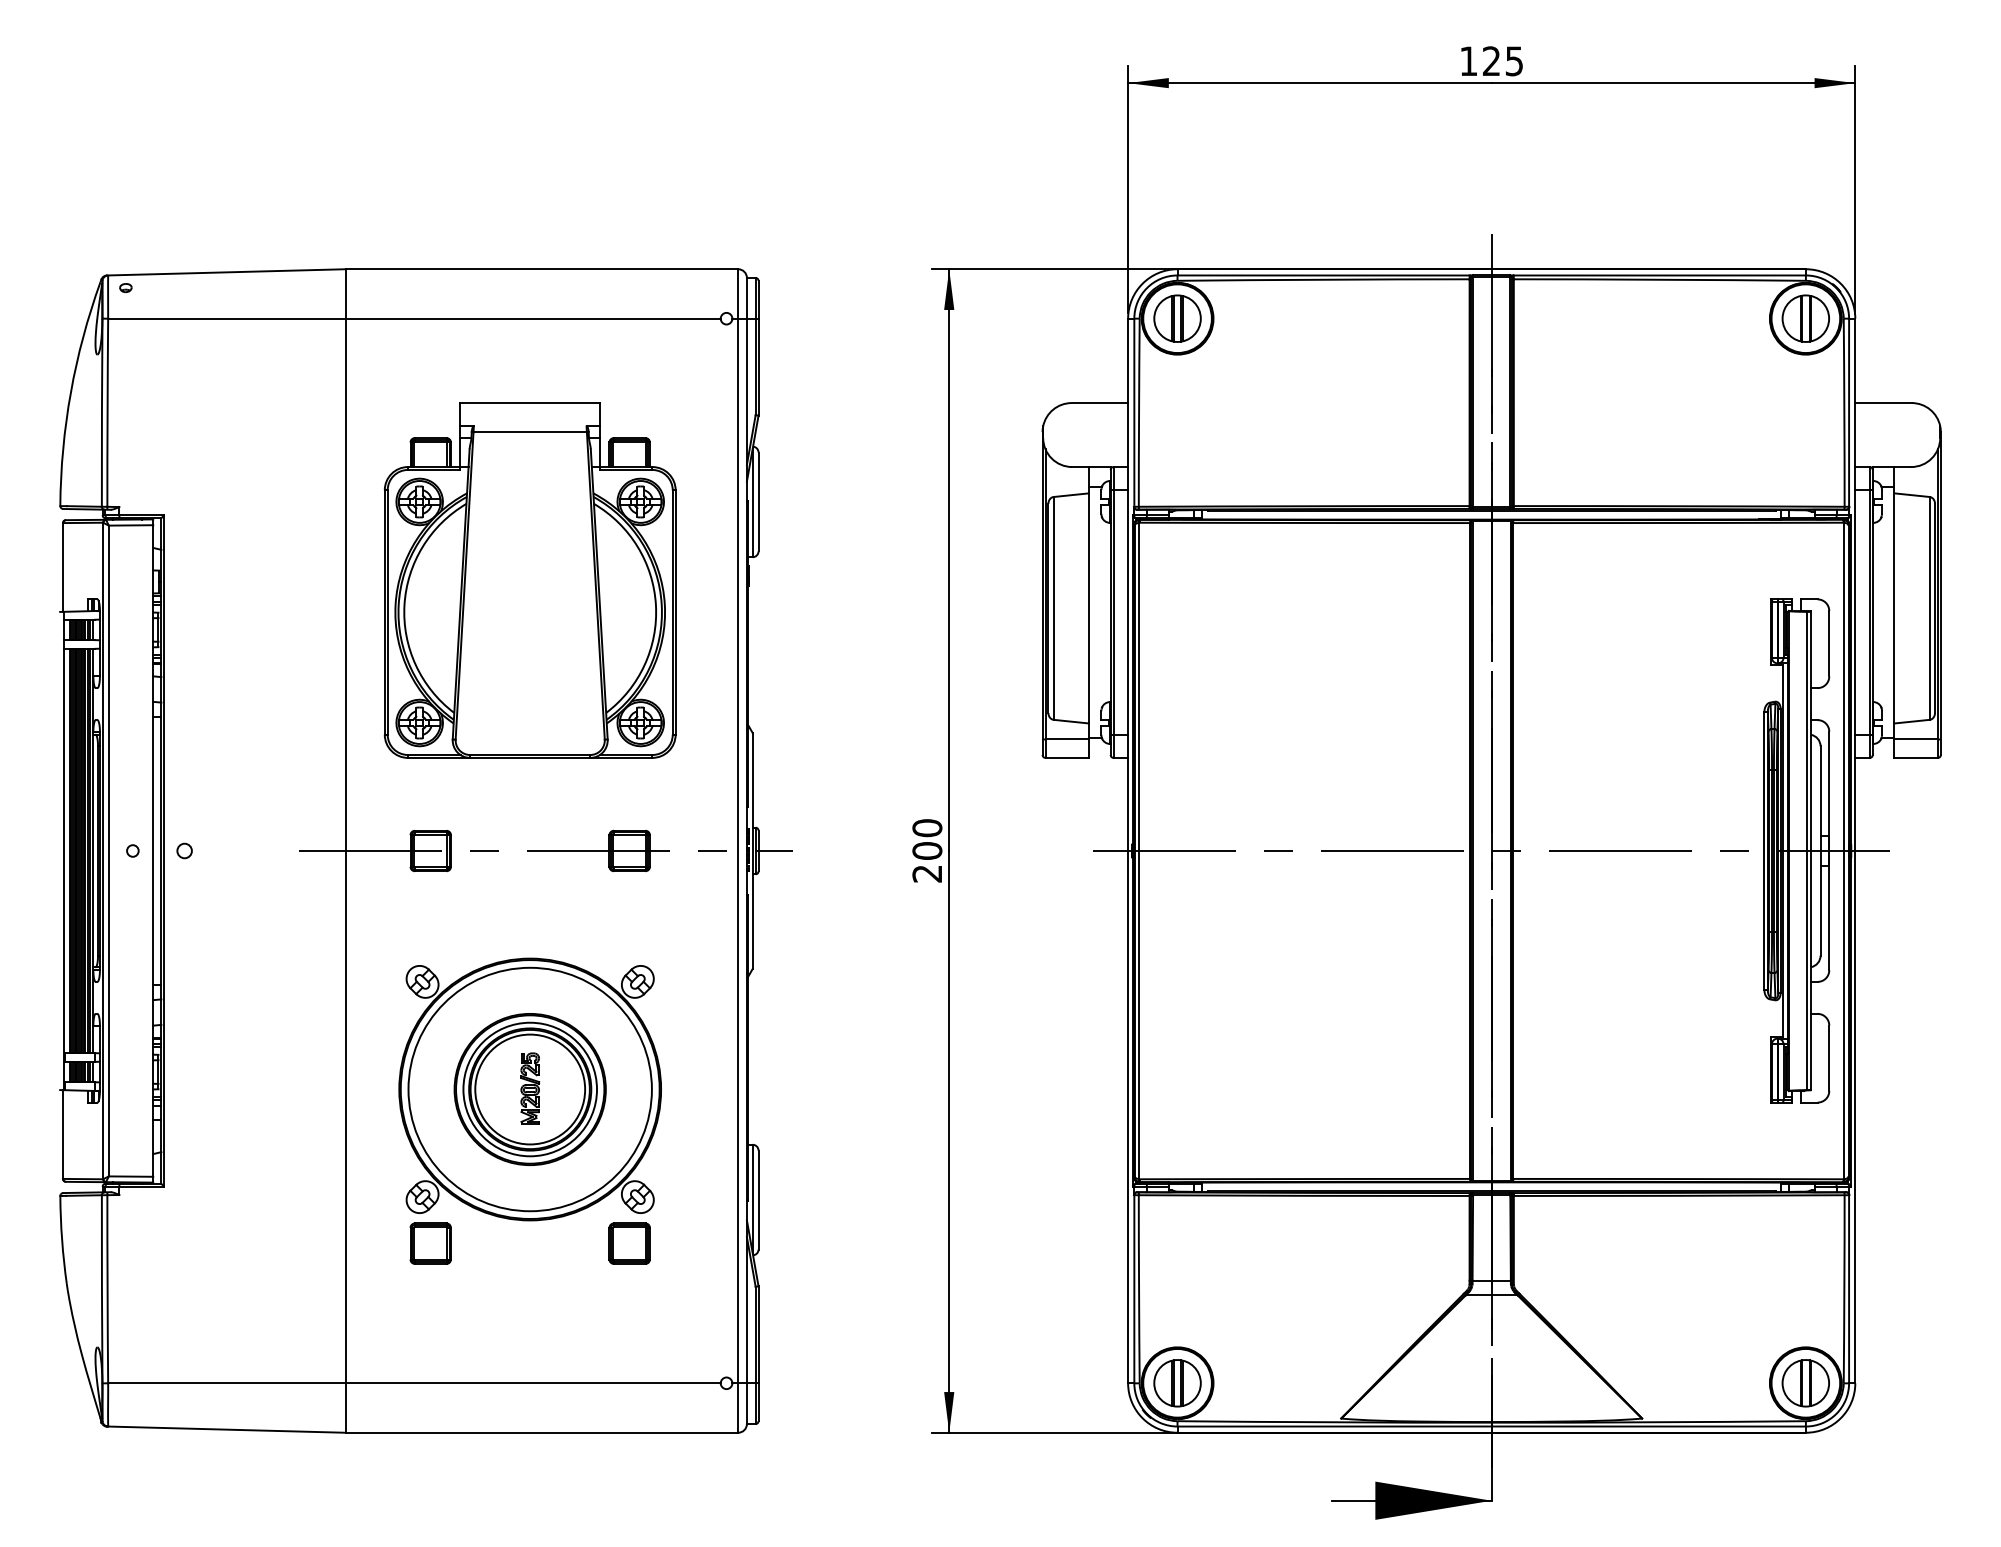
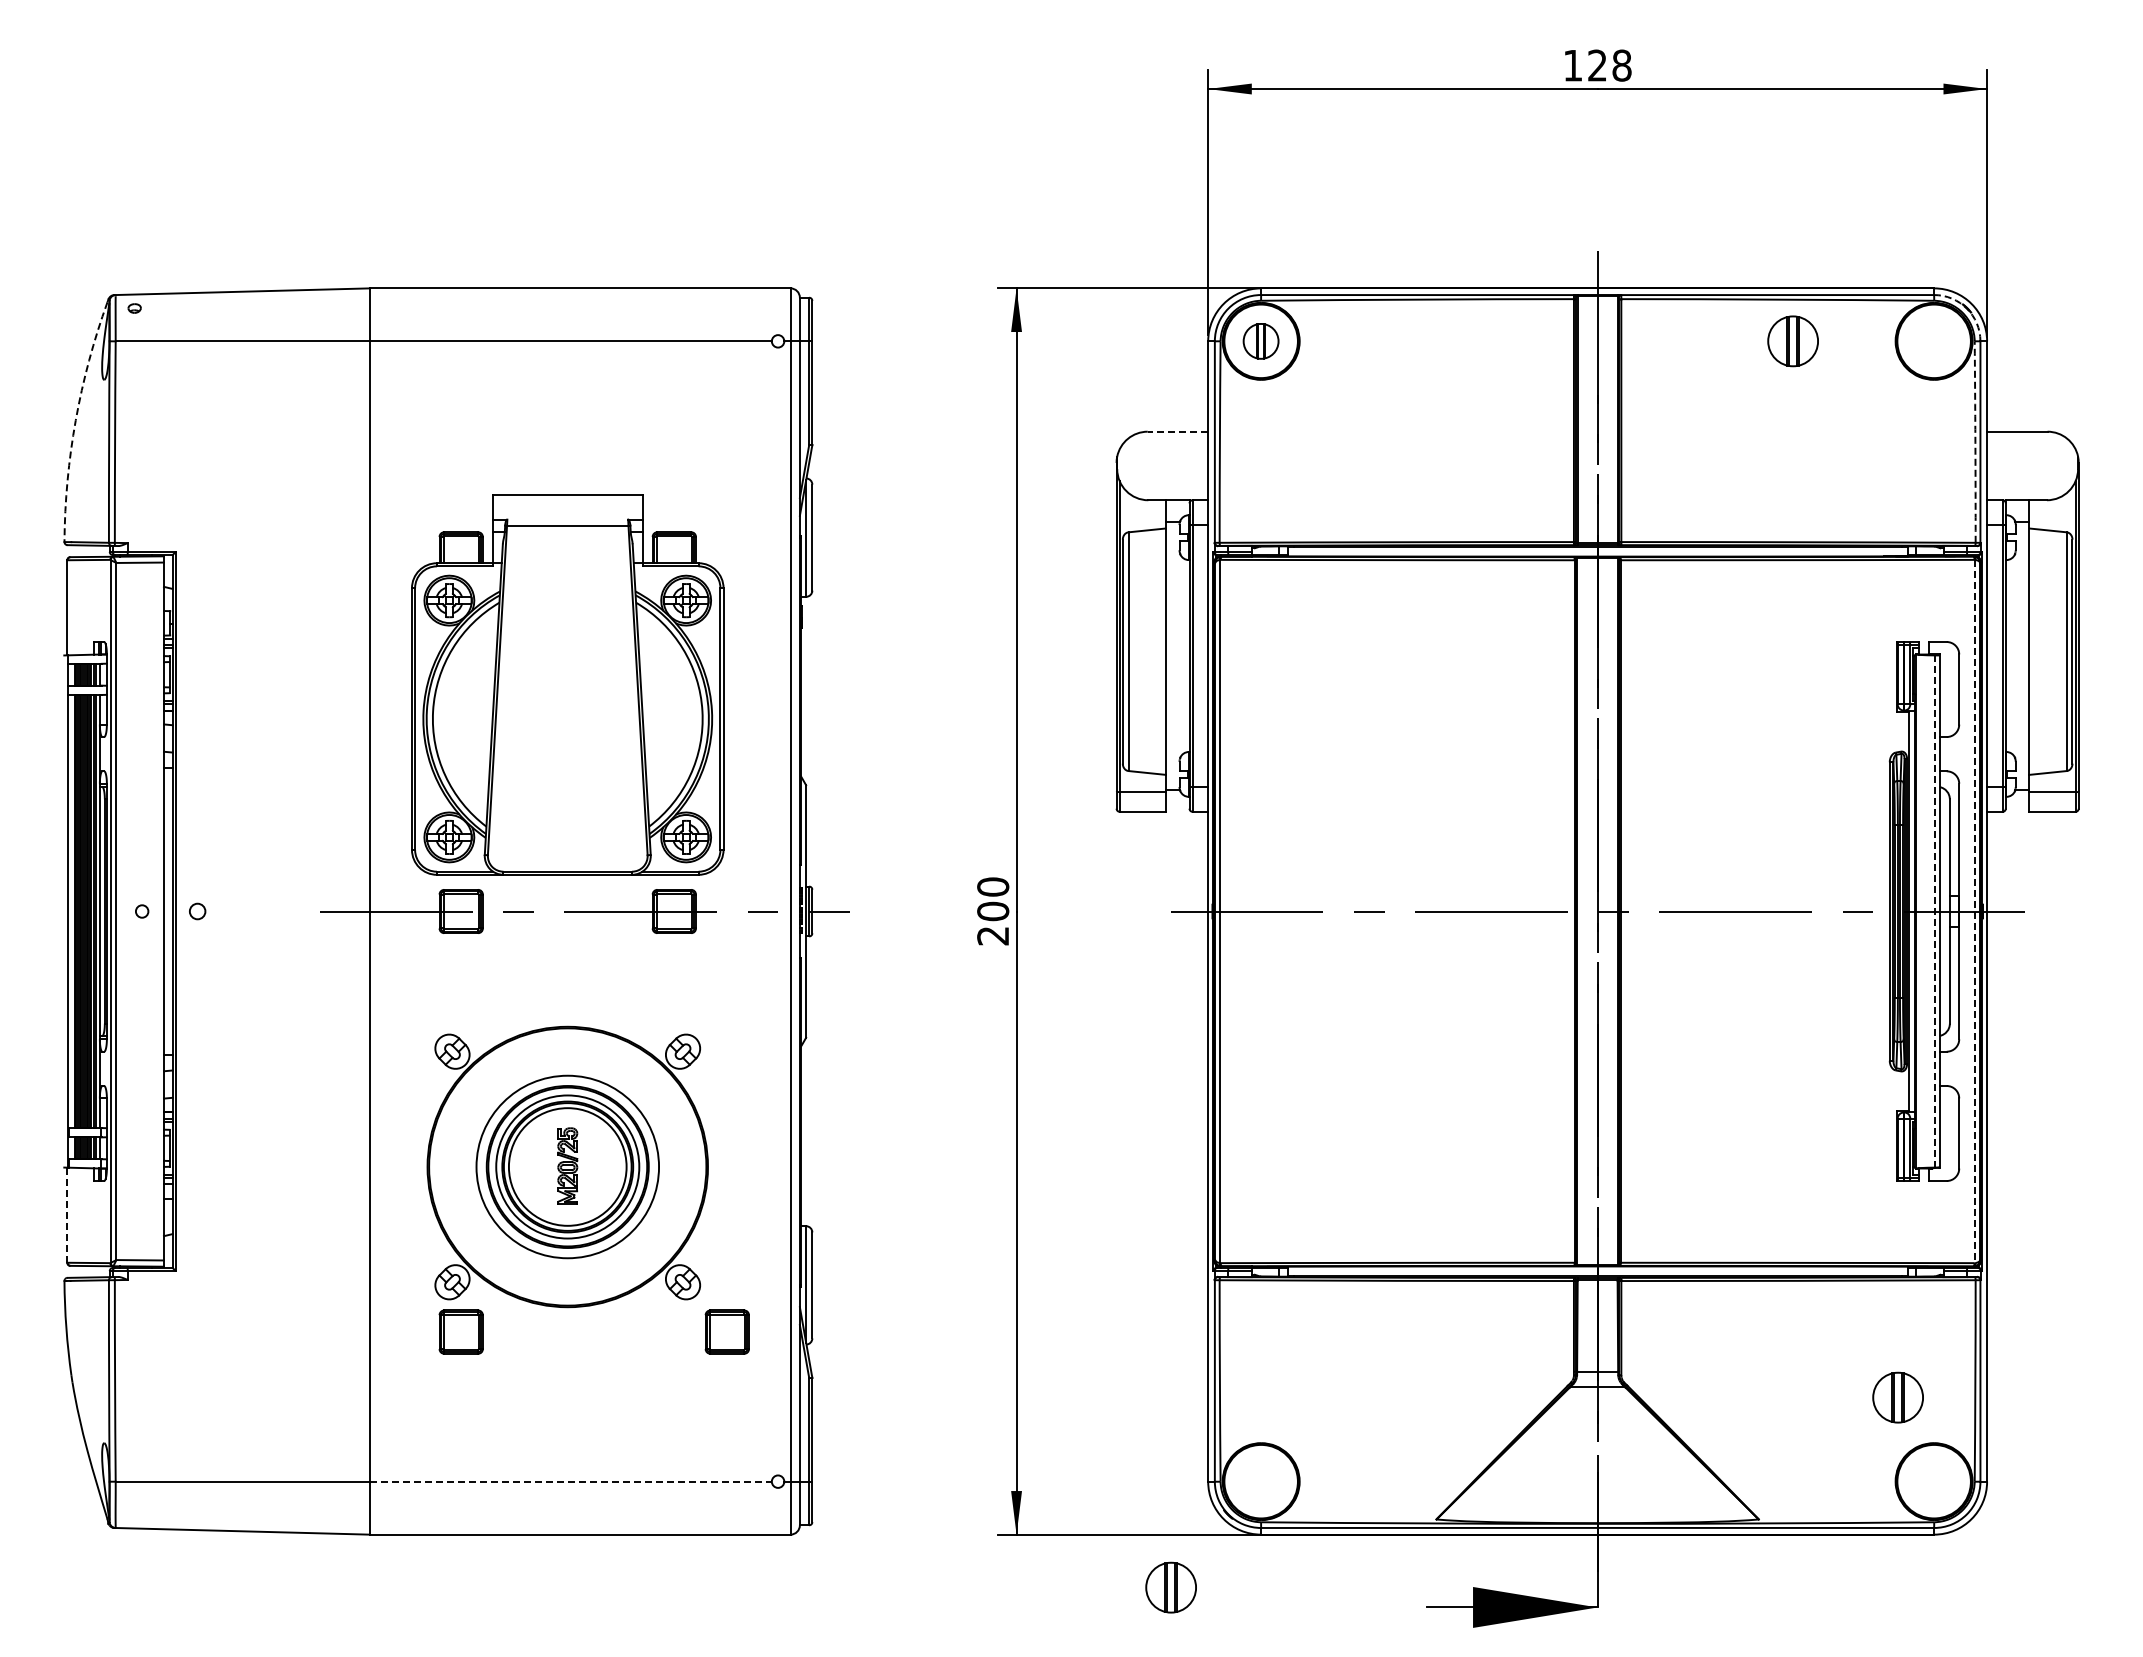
text: (1513, 61) -> (1621, 65), 125 -> 128
arc: (1836, 288) -> (1966, 308), solid -> dashed
part: (1176, 318) -> (1260, 341), size x0.7
part: (1805, 318) -> (1792, 341), moved
arc: (70, 392) -> (75, 420), solid -> dashed
line: (1099, 402) -> (1177, 431), solid -> dashed
arc: (1844, 413) -> (1975, 442), solid -> dashed
part: (529, 580) -> (567, 684), moved
line: (1807, 850) -> (1935, 911), solid -> dashed
line: (1844, 850) -> (1975, 911), solid -> dashed
circle: (529, 1089) -> (567, 1166), size x0.7
line: (63, 1134) -> (67, 1215), solid -> dashed
part: (628, 1243) -> (726, 1331), moved
line: (532, 1383) -> (570, 1481), solid -> dashed
part: (1176, 1383) -> (1170, 1587), moved
part: (1805, 1383) -> (1897, 1397), moved

